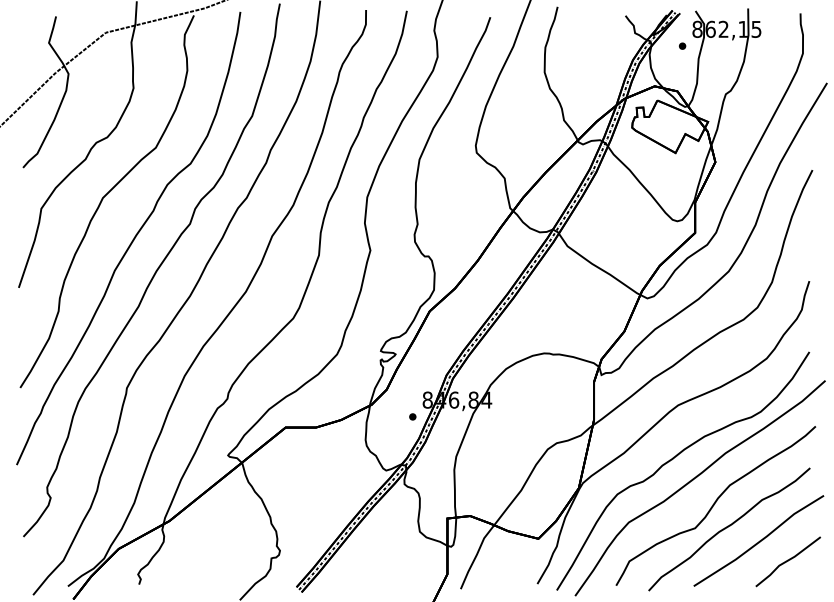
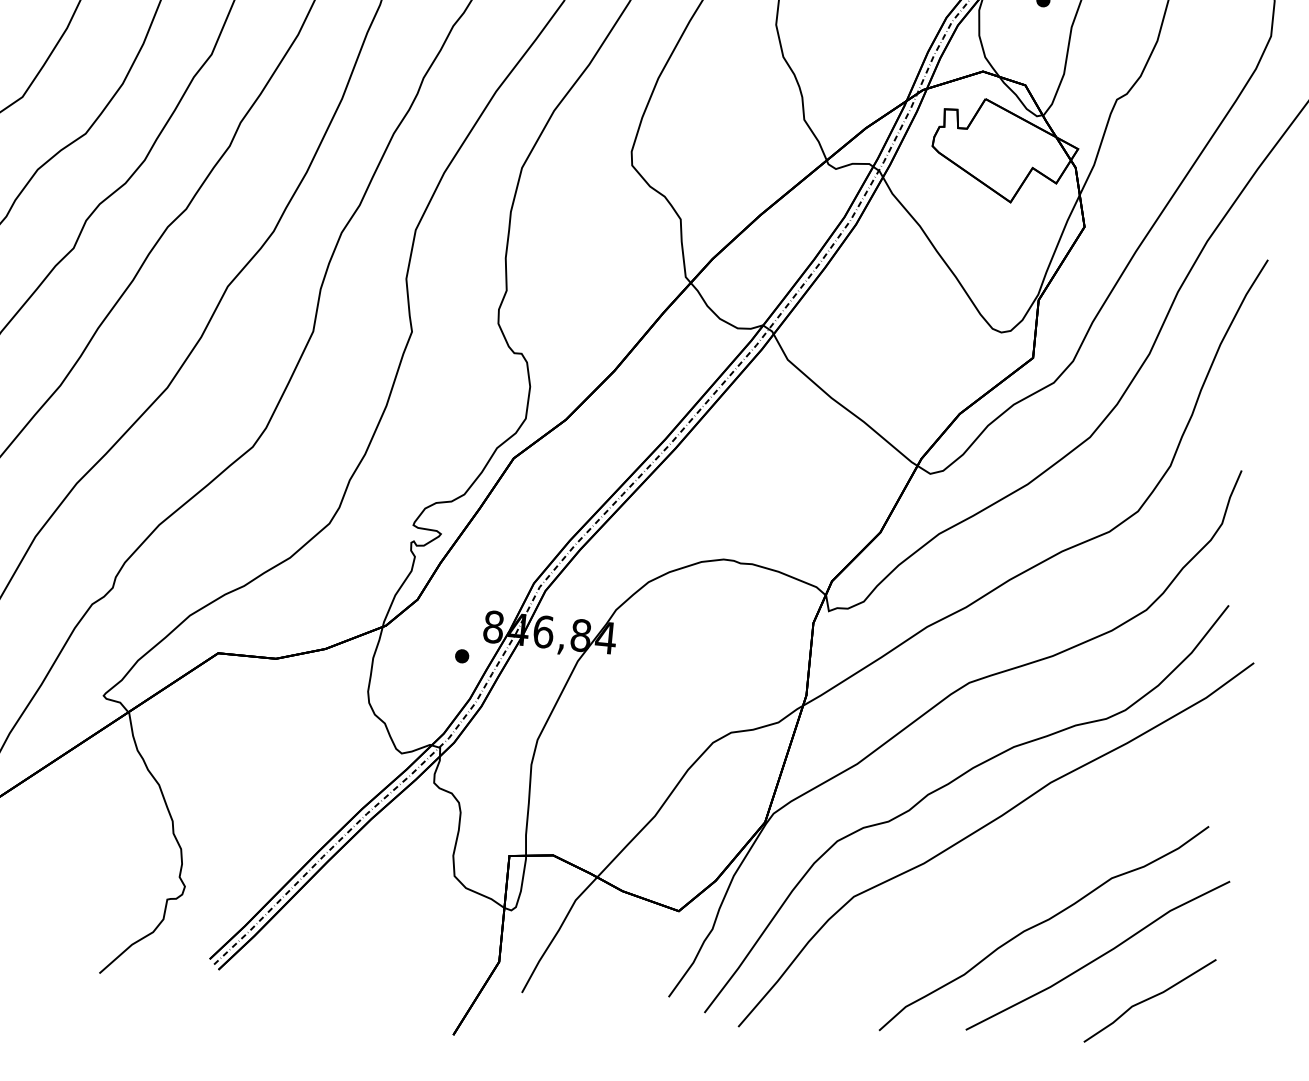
curve: (714, 505) -> (1020, 880), removed

